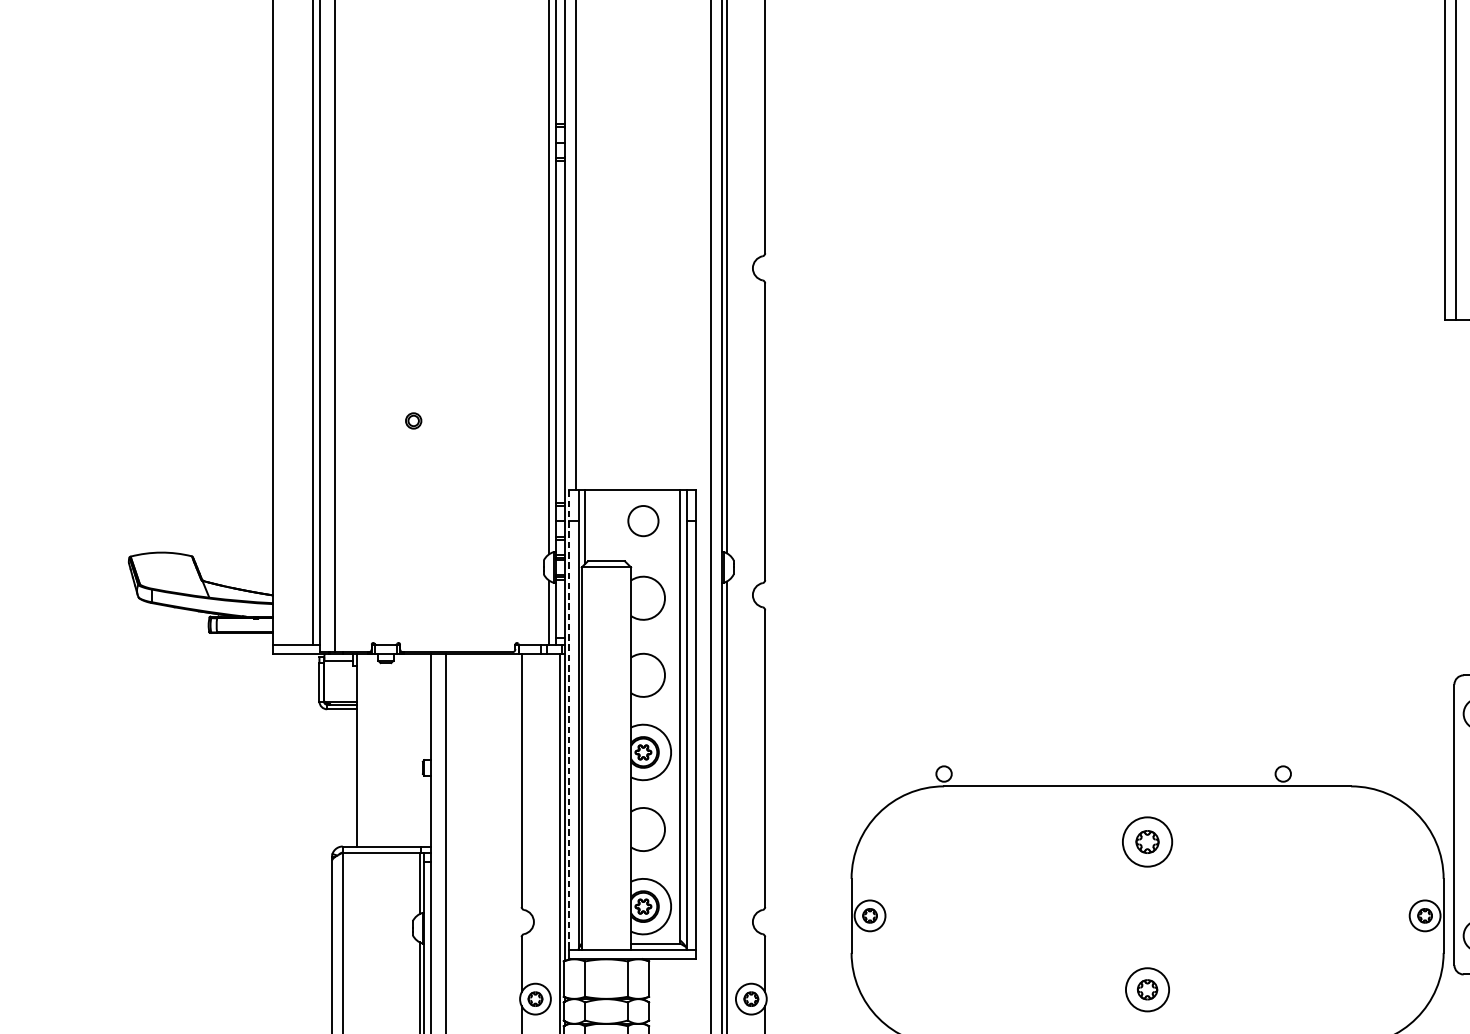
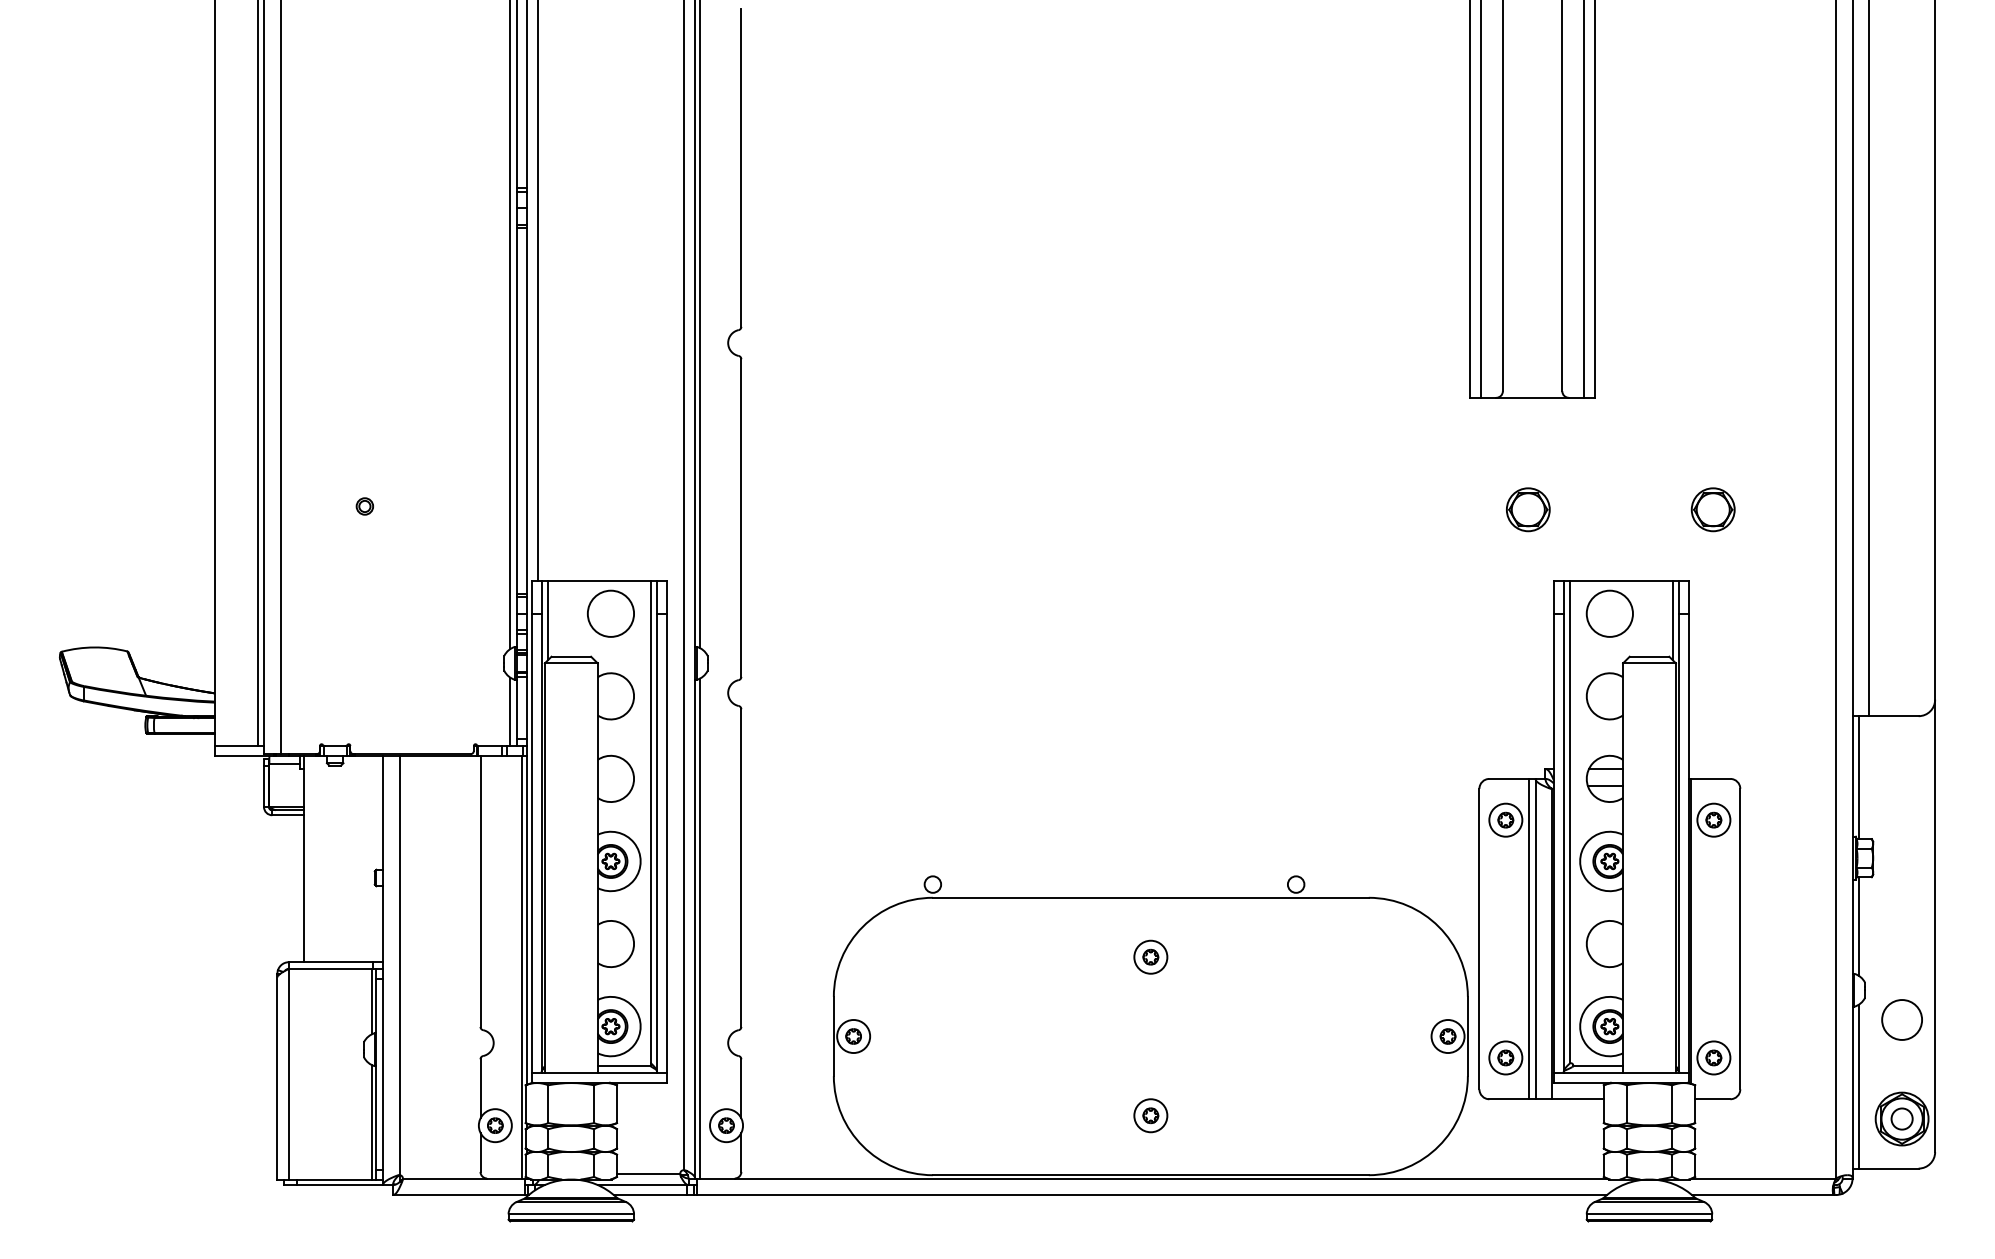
circle: (643, 520) -> (610, 613), size x1.43
line: (569, 720) -> (531, 827), dashed -> solid
part: (1147, 841) -> (1150, 956), size x0.62
part: (1147, 989) -> (1150, 1115), size x0.71

